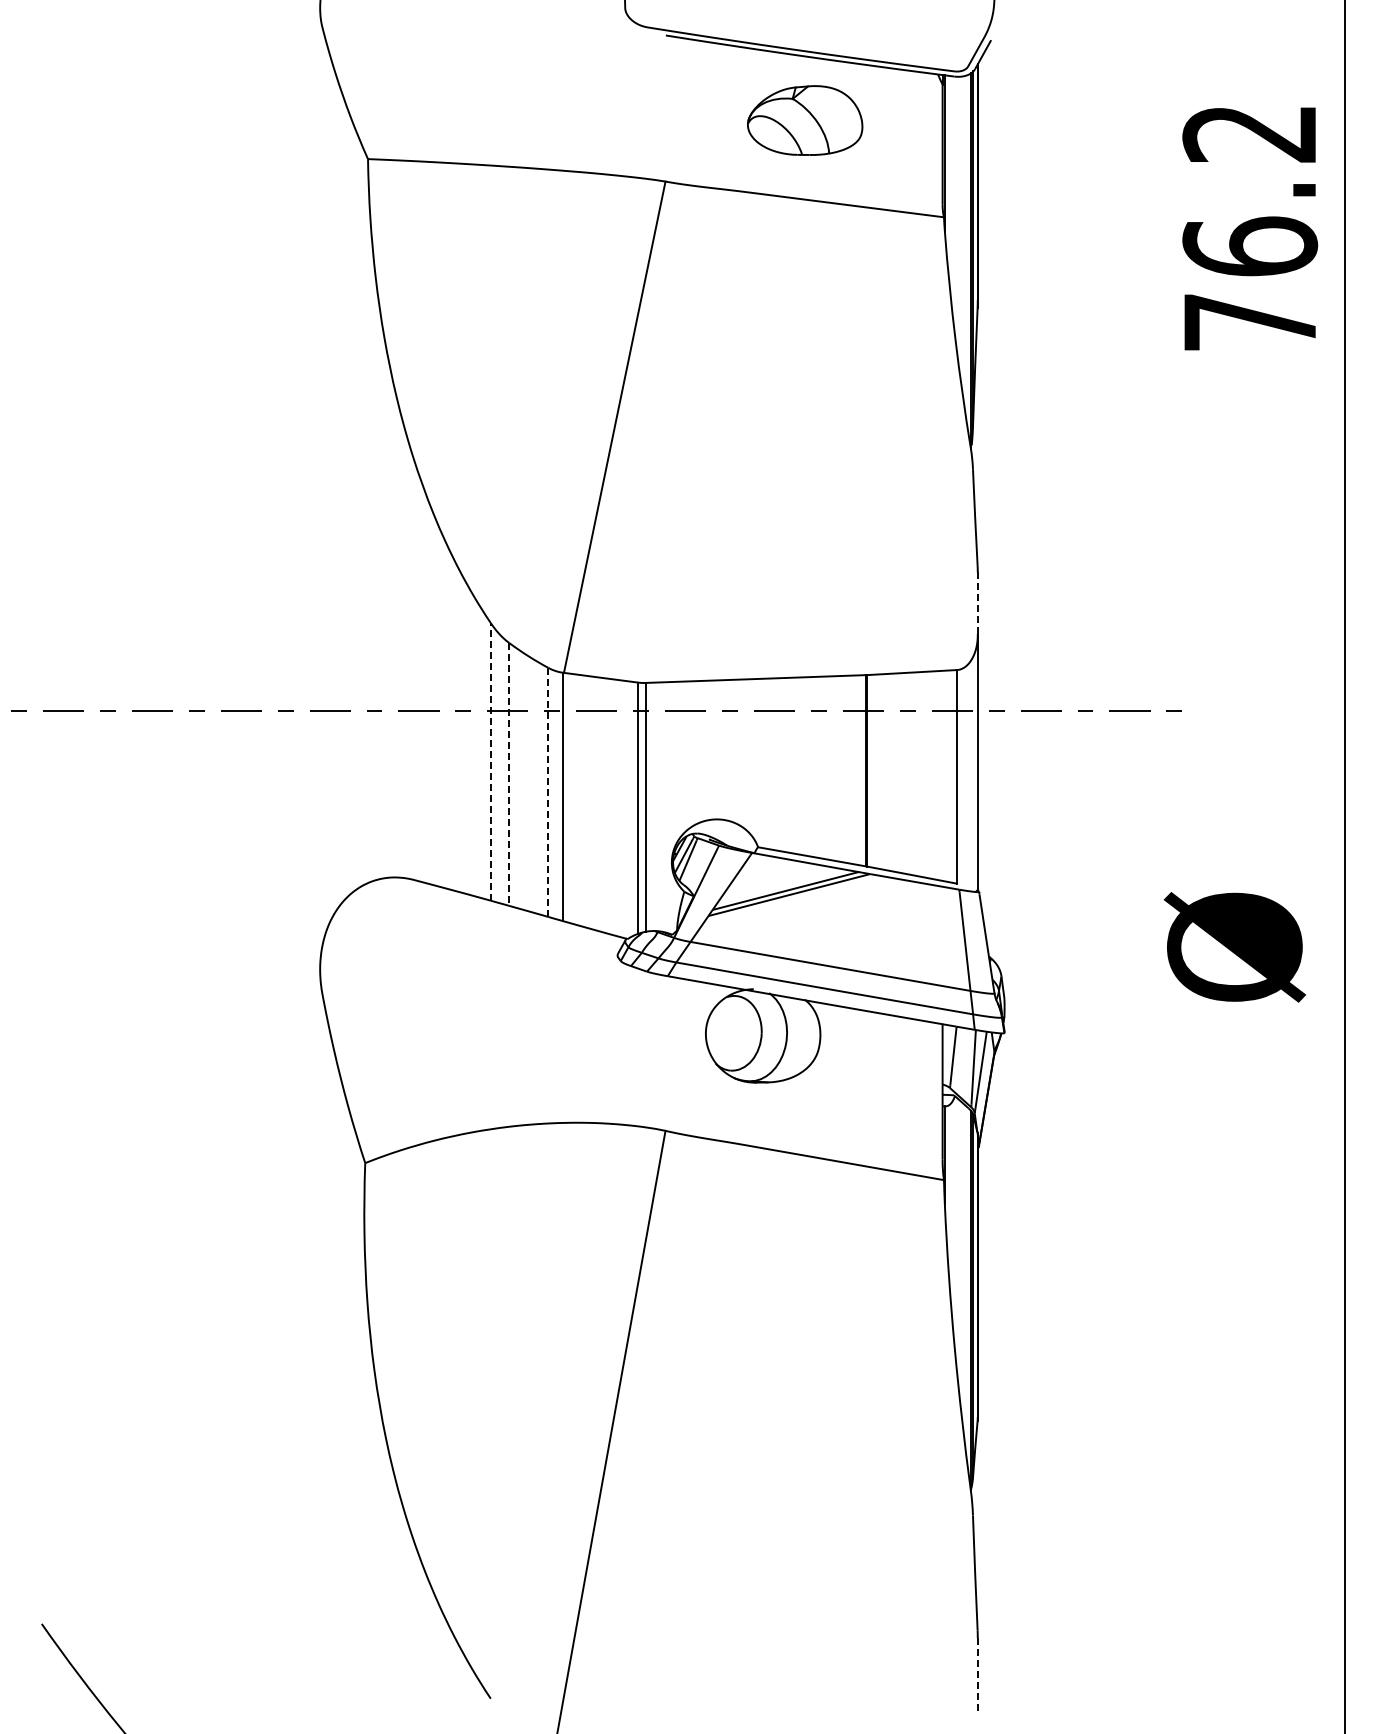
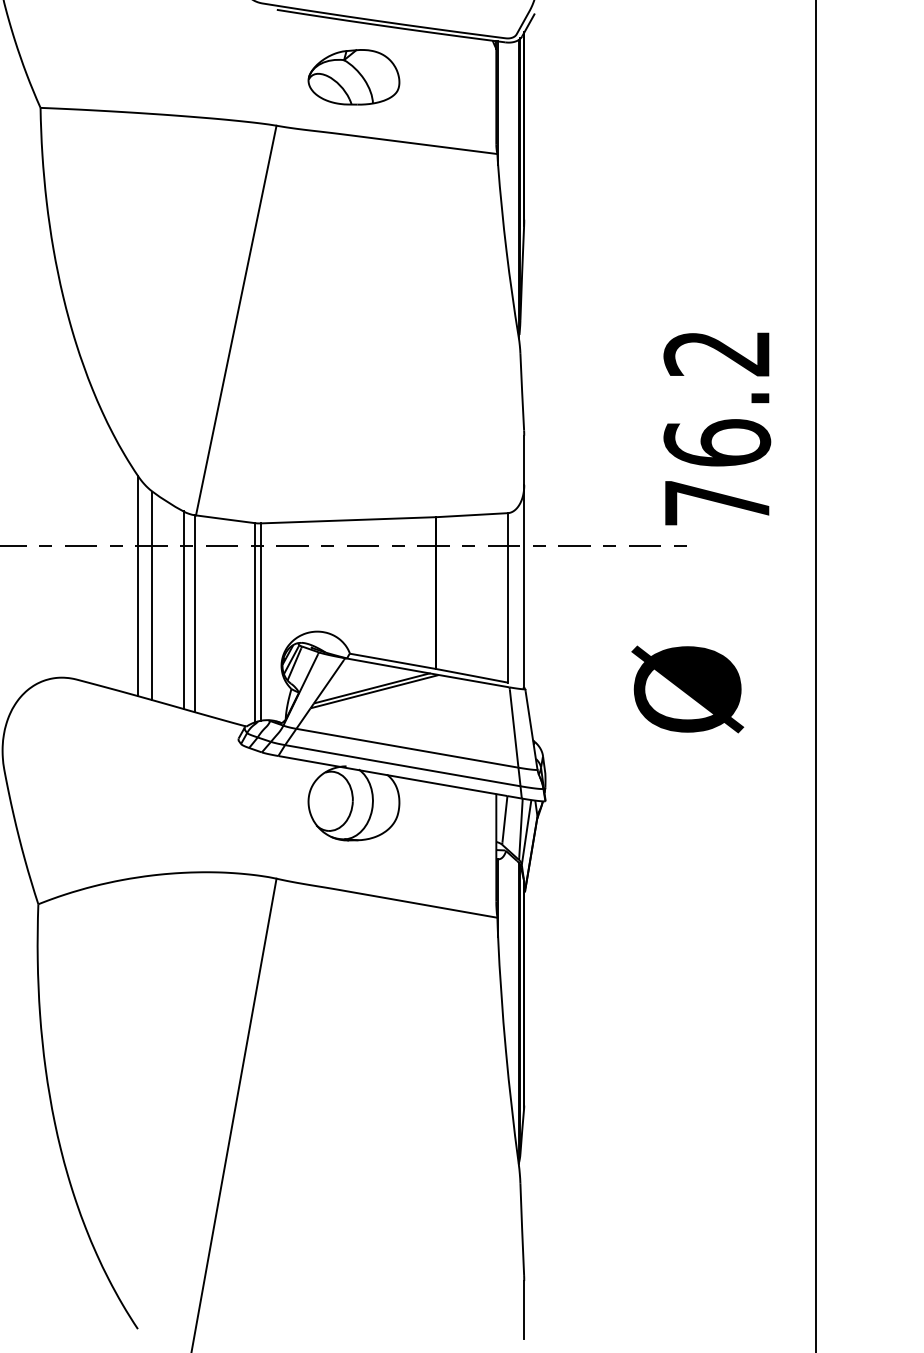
part: (805, 120) -> (354, 77), moved
text: (1250, 228) -> (717, 428), moved
line: (977, 603) -> (524, 460), dashed -> solid
line: (490, 761) -> (137, 585), dashed -> solid
line: (509, 774) -> (152, 596), dashed -> solid
line: (548, 792) -> (183, 610), dashed -> solid
text: (1234, 947) -> (687, 689), moved
line: (977, 1674) -> (524, 1309), dashed -> solid

